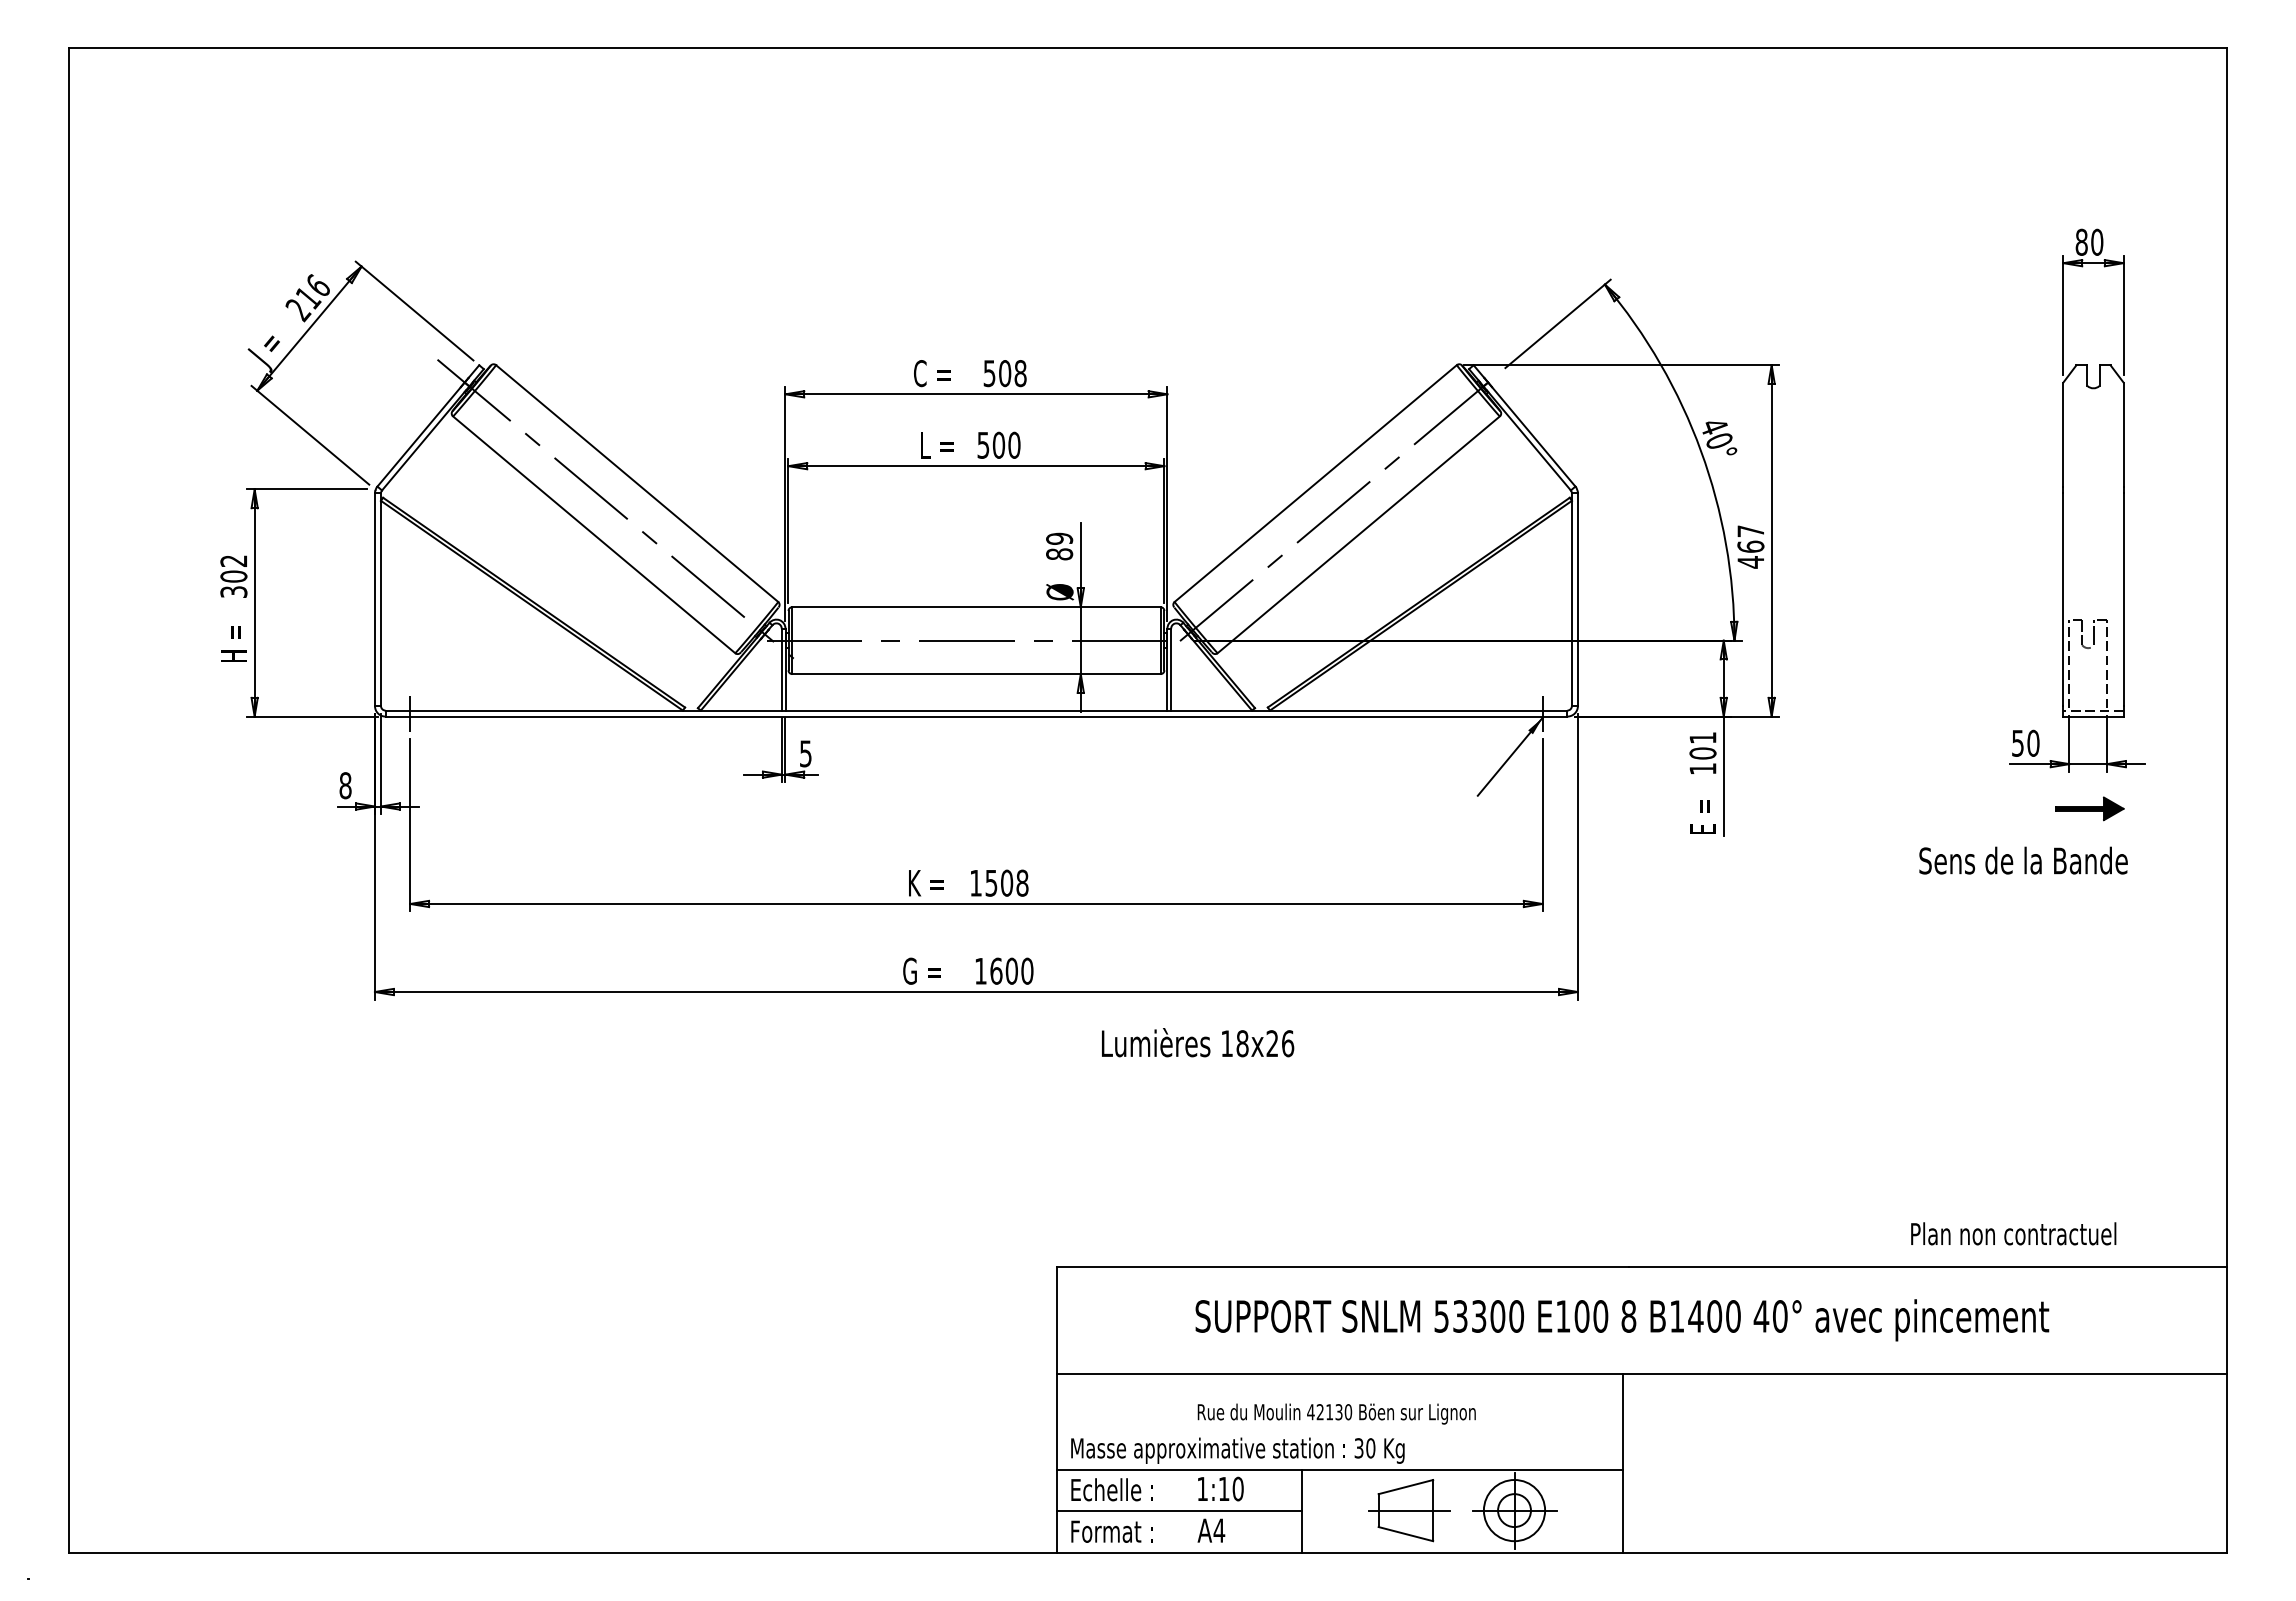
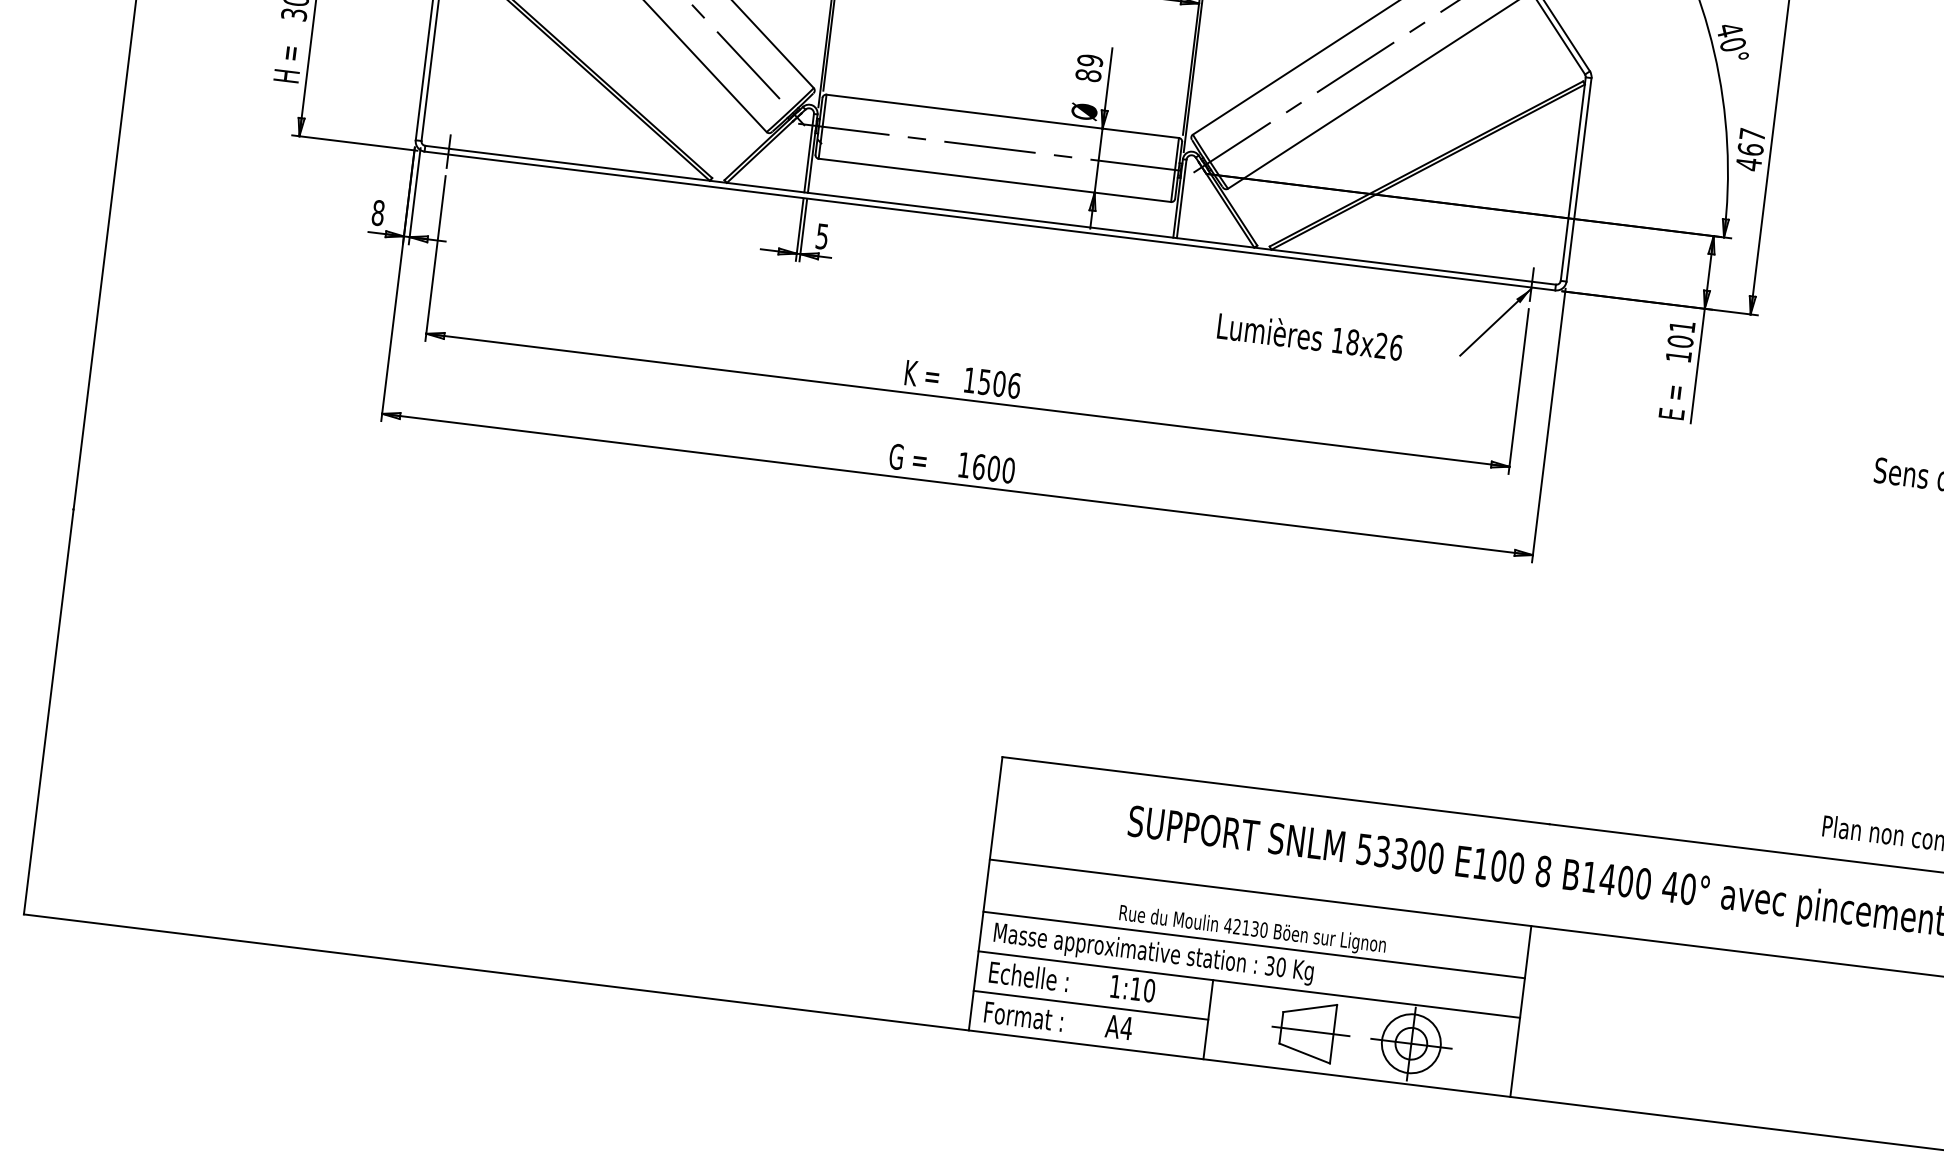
text: (1022, 882) -> (1014, 385), 1508 -> 1506
text: (1198, 1042) -> (1310, 336), moved
line: (1340, 1428) -> (1254, 944), added

